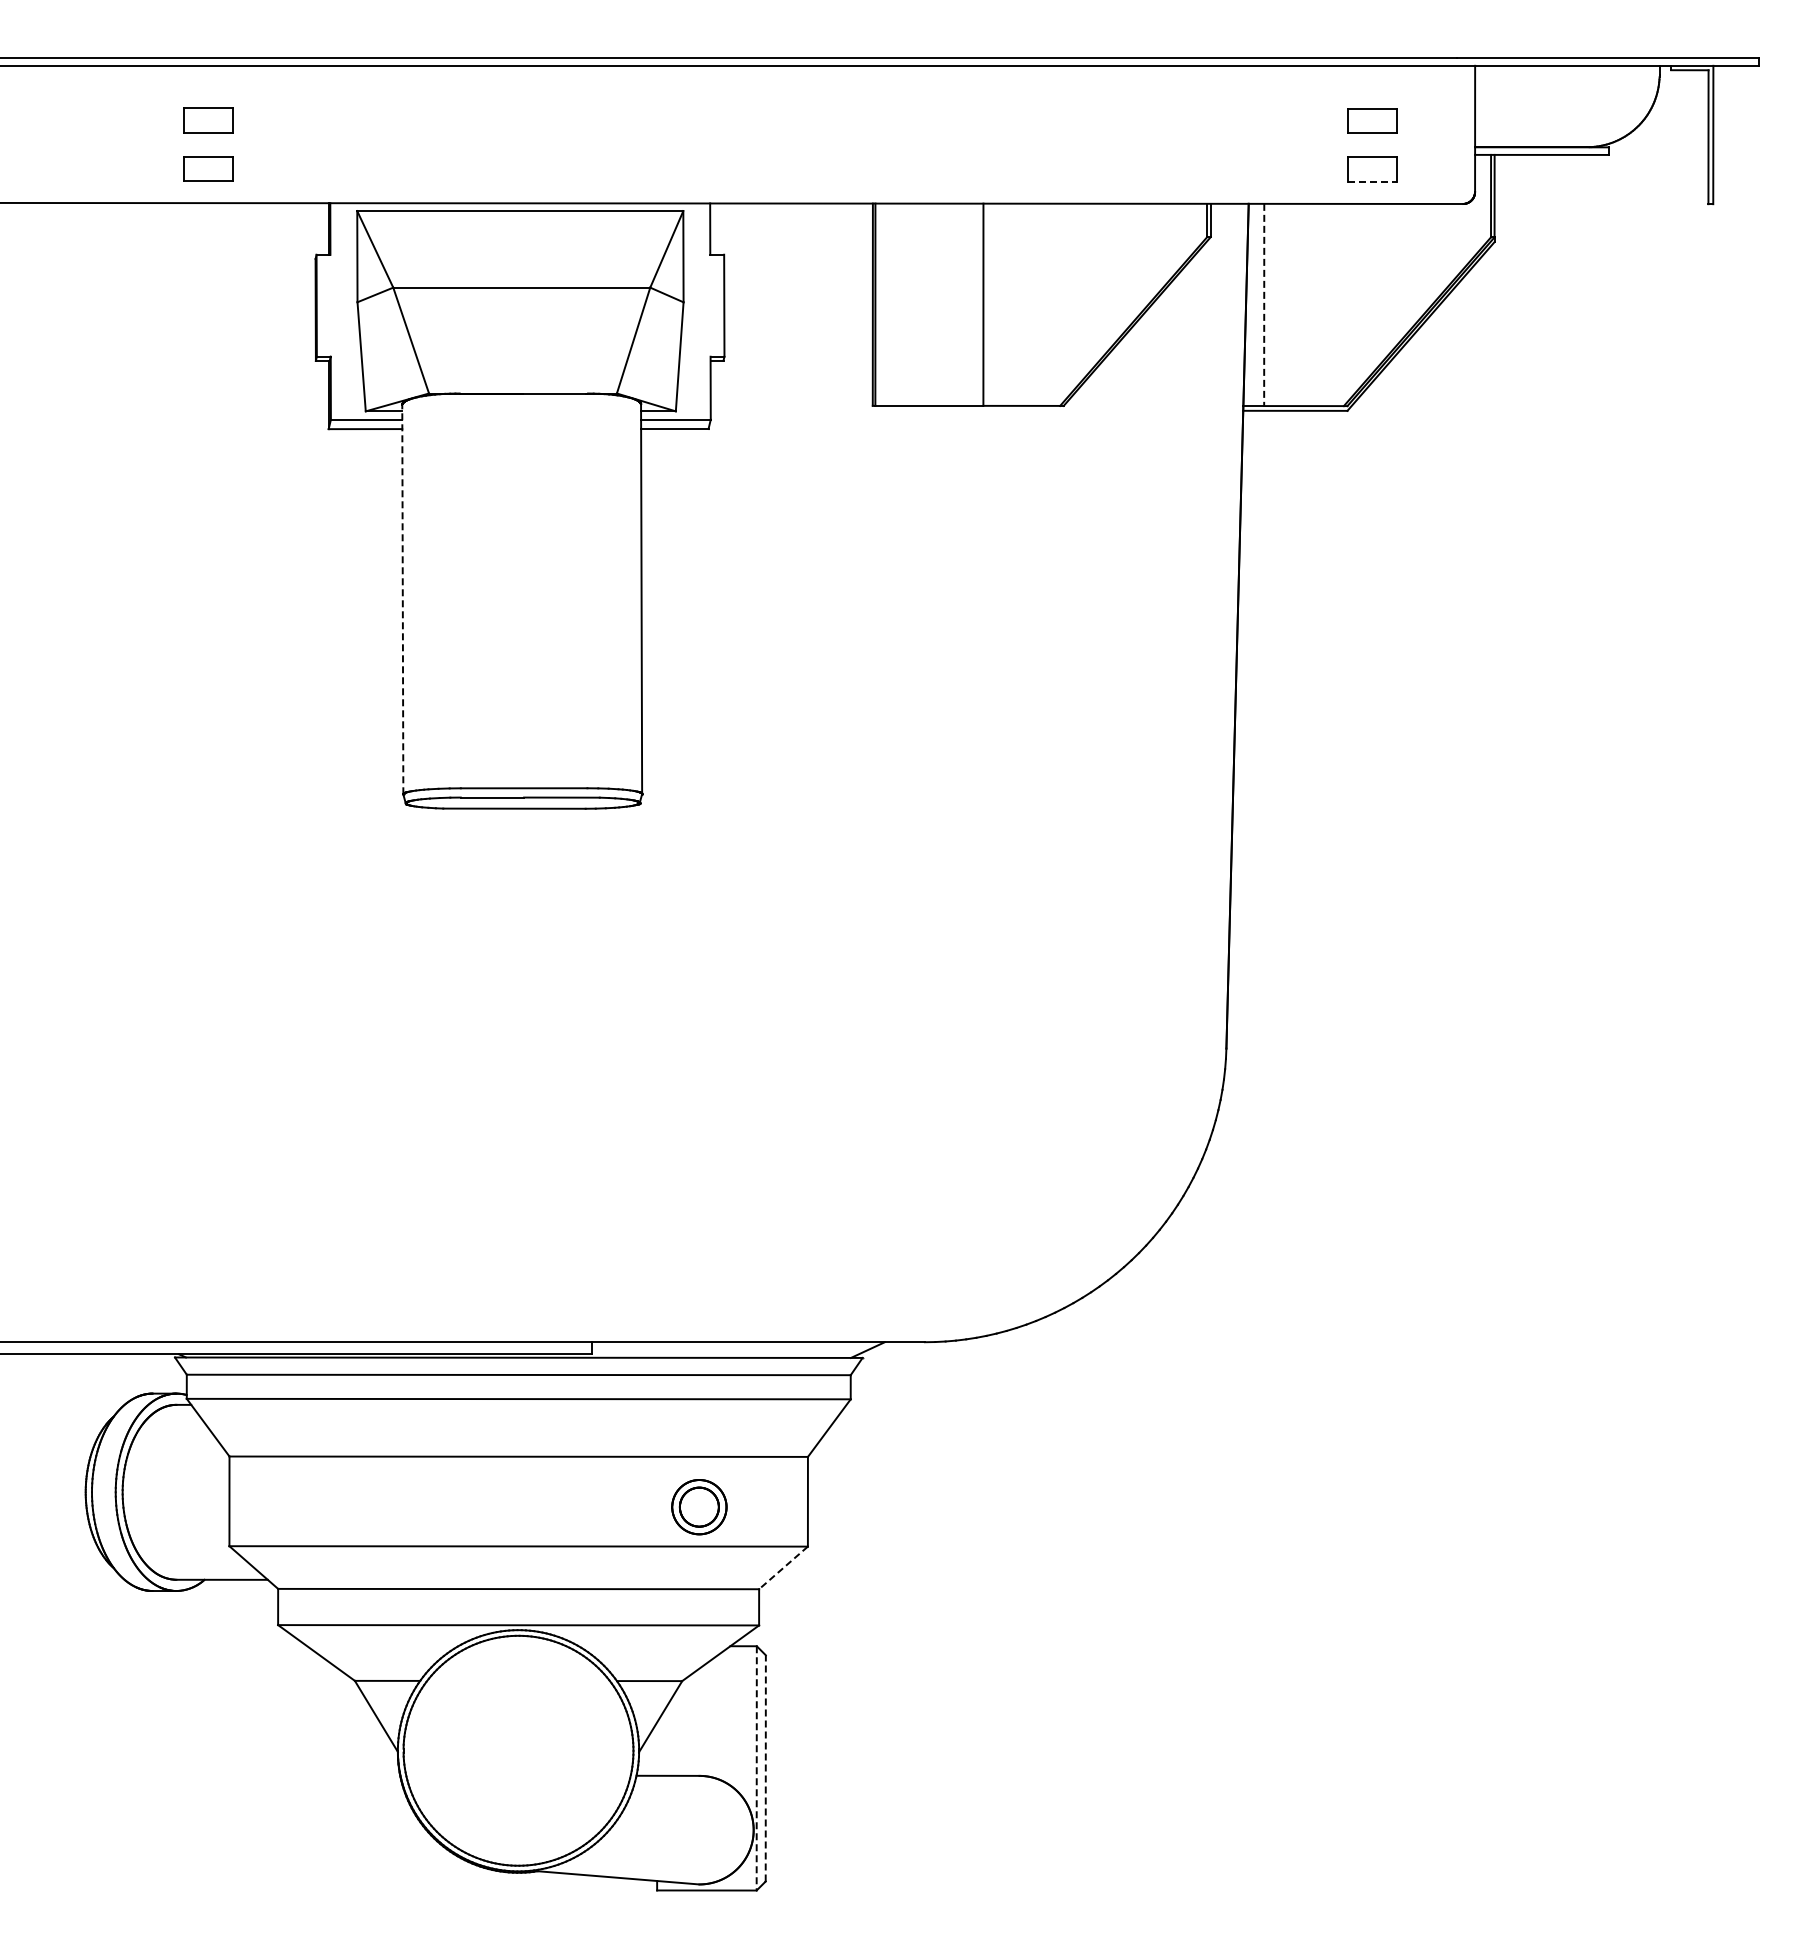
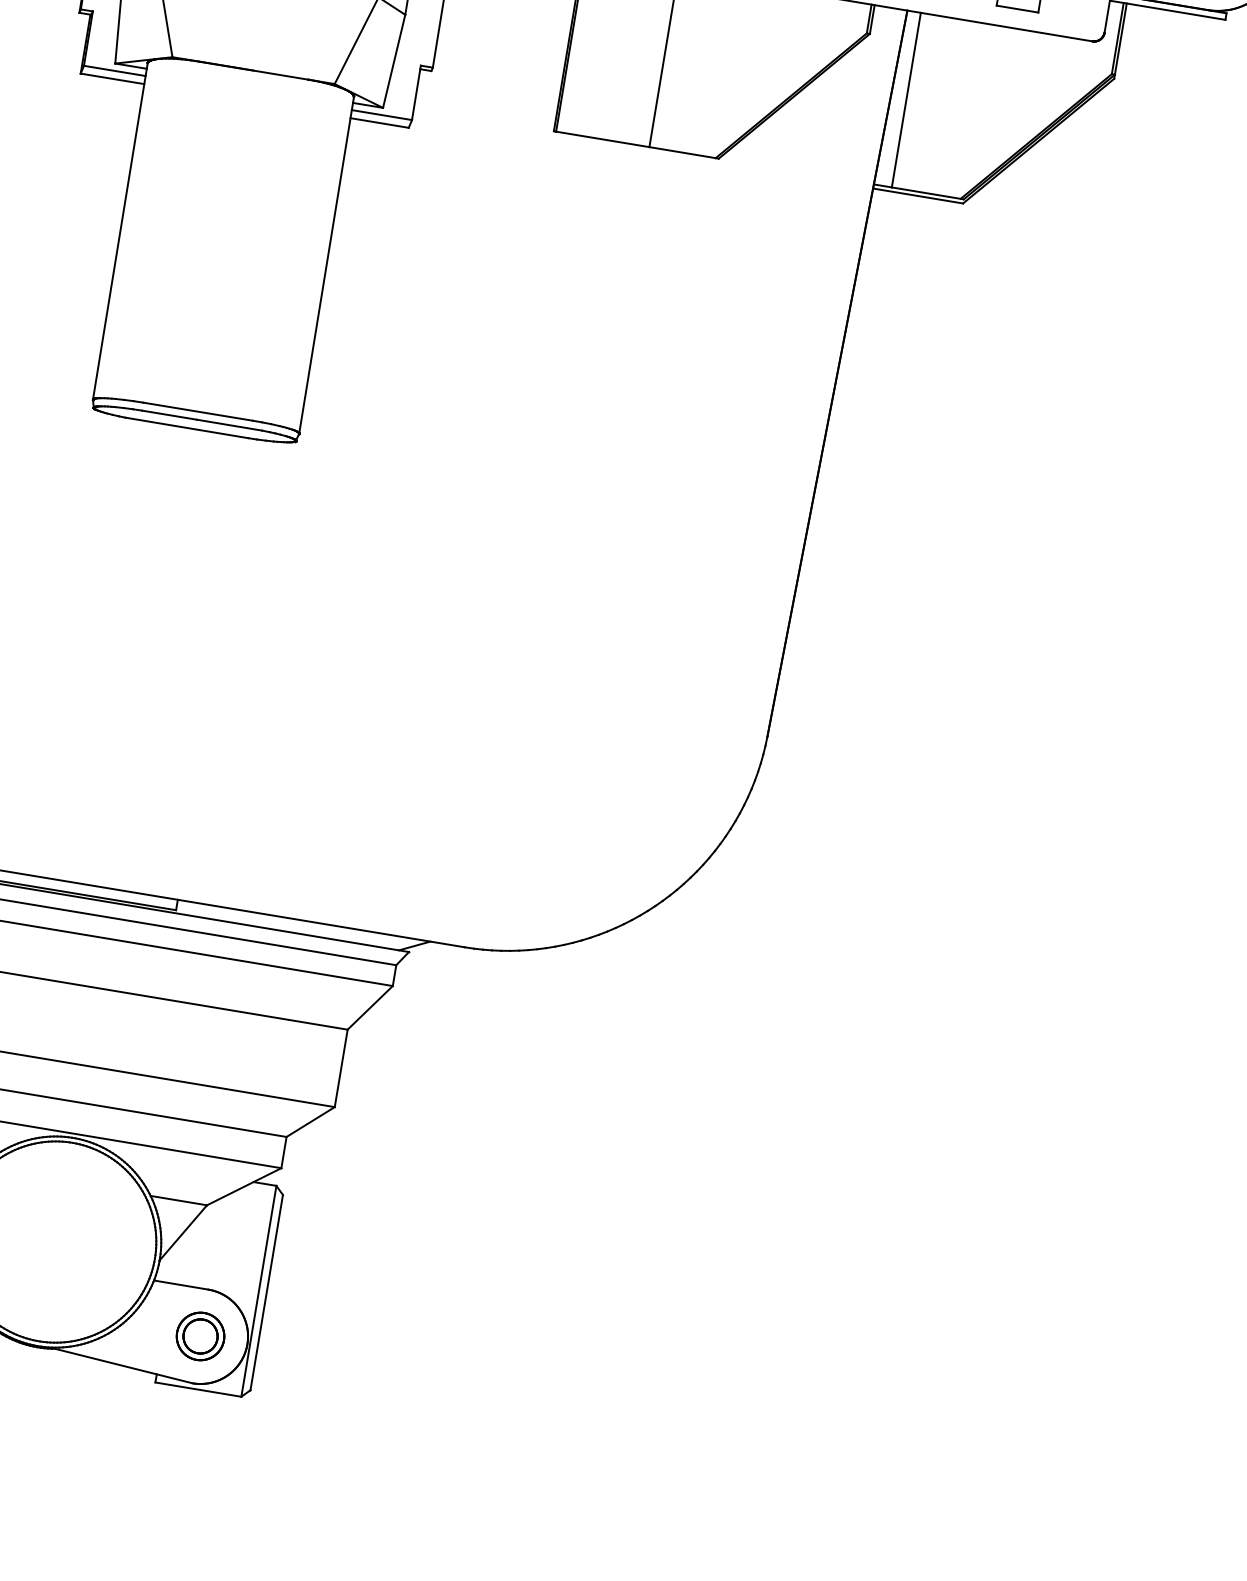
line: (1373, 181) -> (1018, 9), dashed -> solid
line: (1264, 305) -> (906, 100), dashed -> solid
line: (402, 599) -> (120, 231), dashed -> solid
part: (699, 1507) -> (200, 1336), moved
line: (783, 1568) -> (310, 1122), dashed -> solid
line: (765, 1767) -> (266, 1291), dashed -> solid
line: (756, 1768) -> (258, 1291), dashed -> solid

